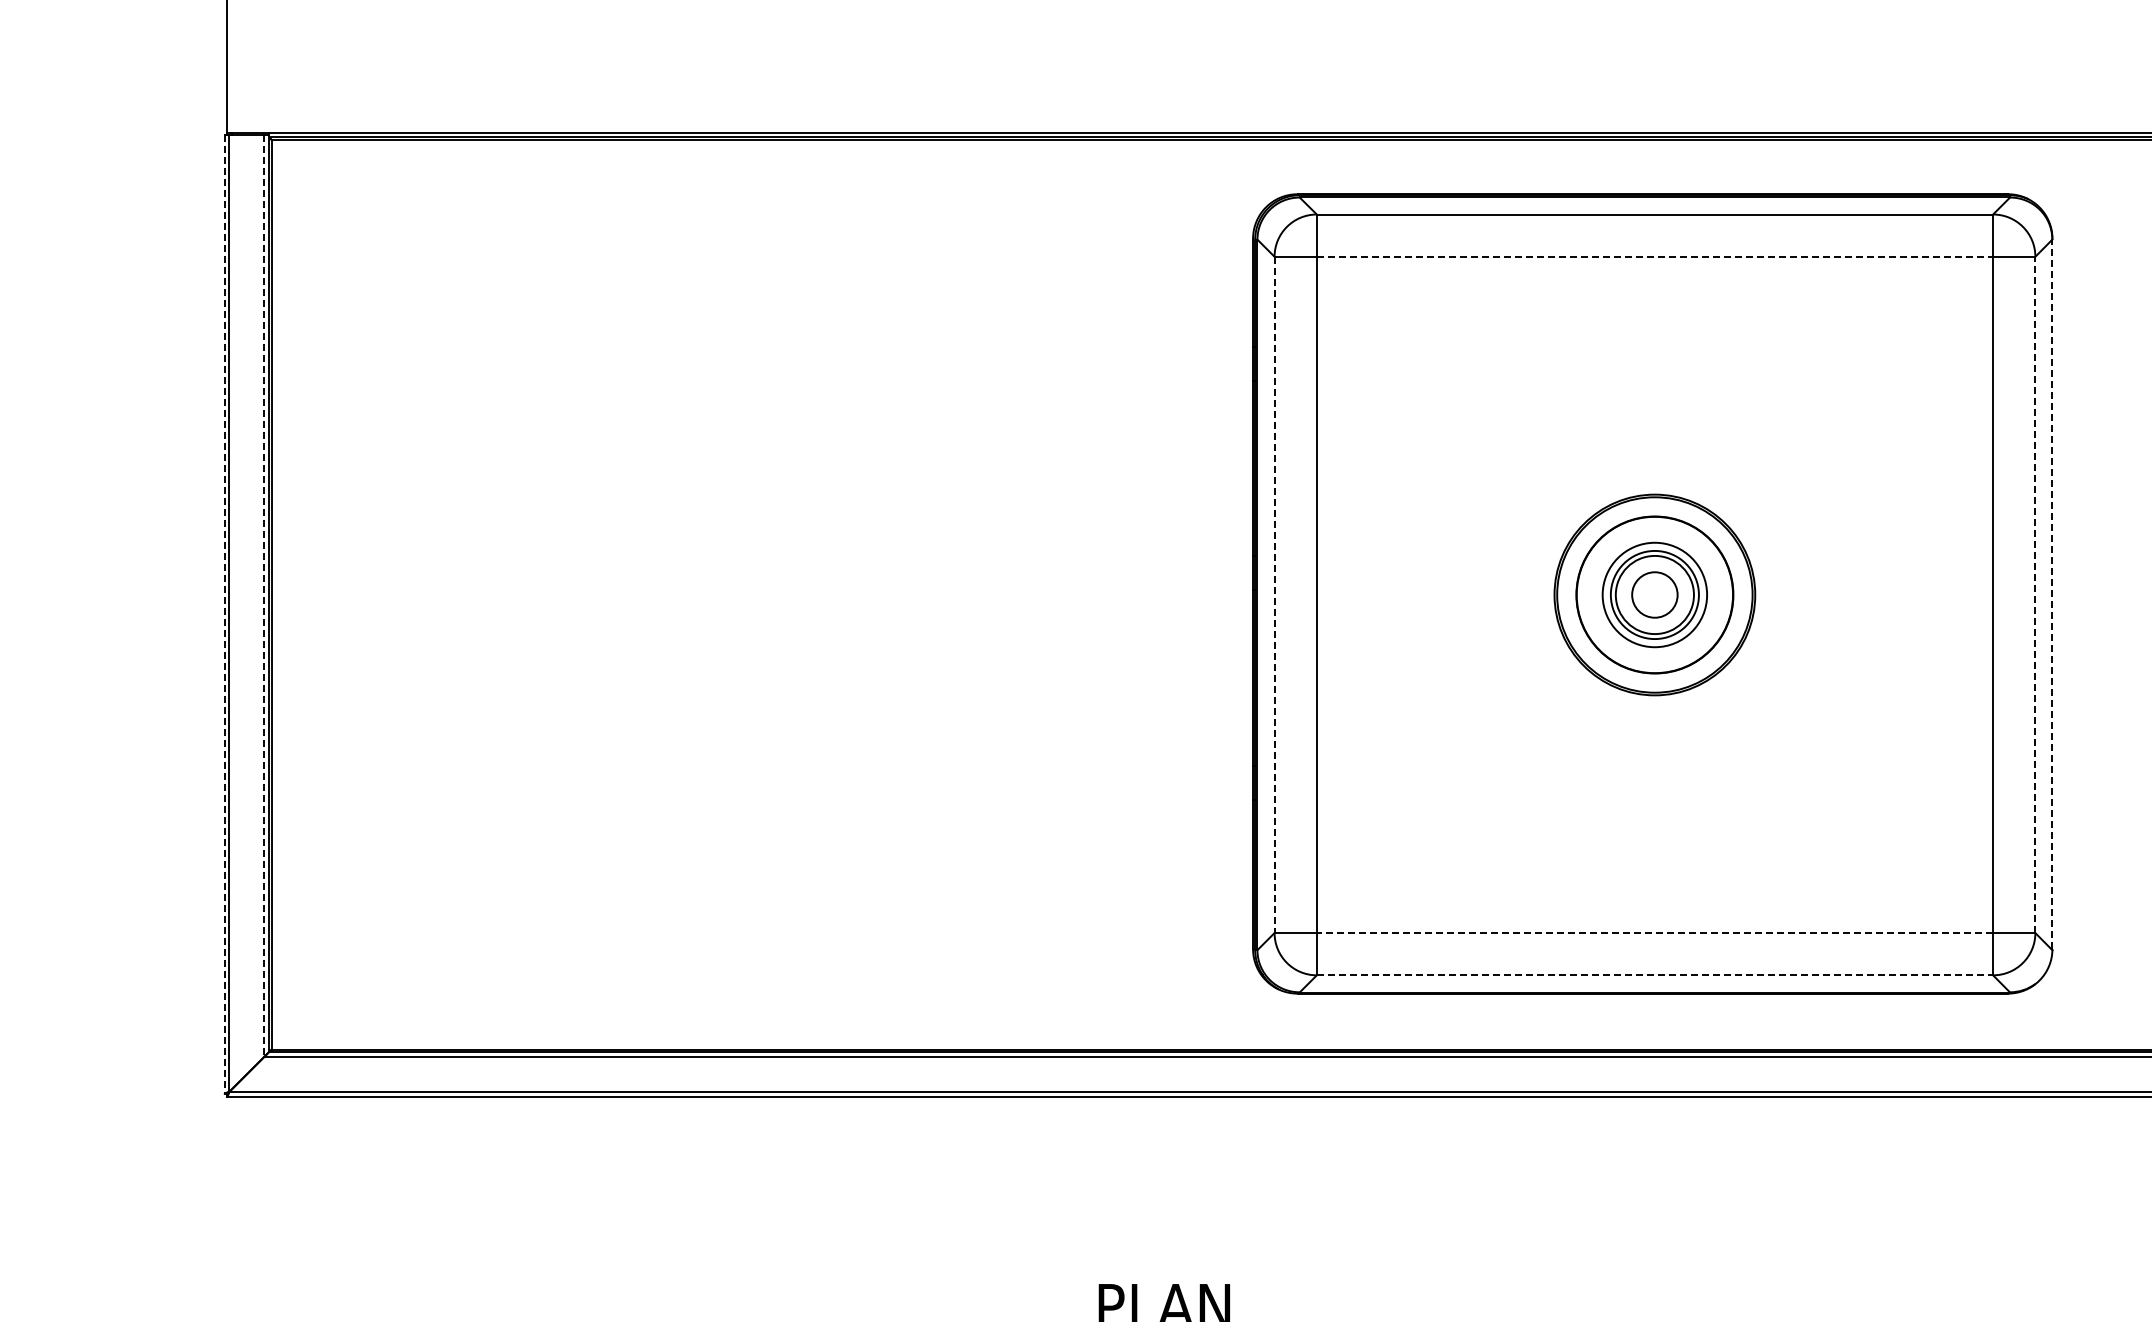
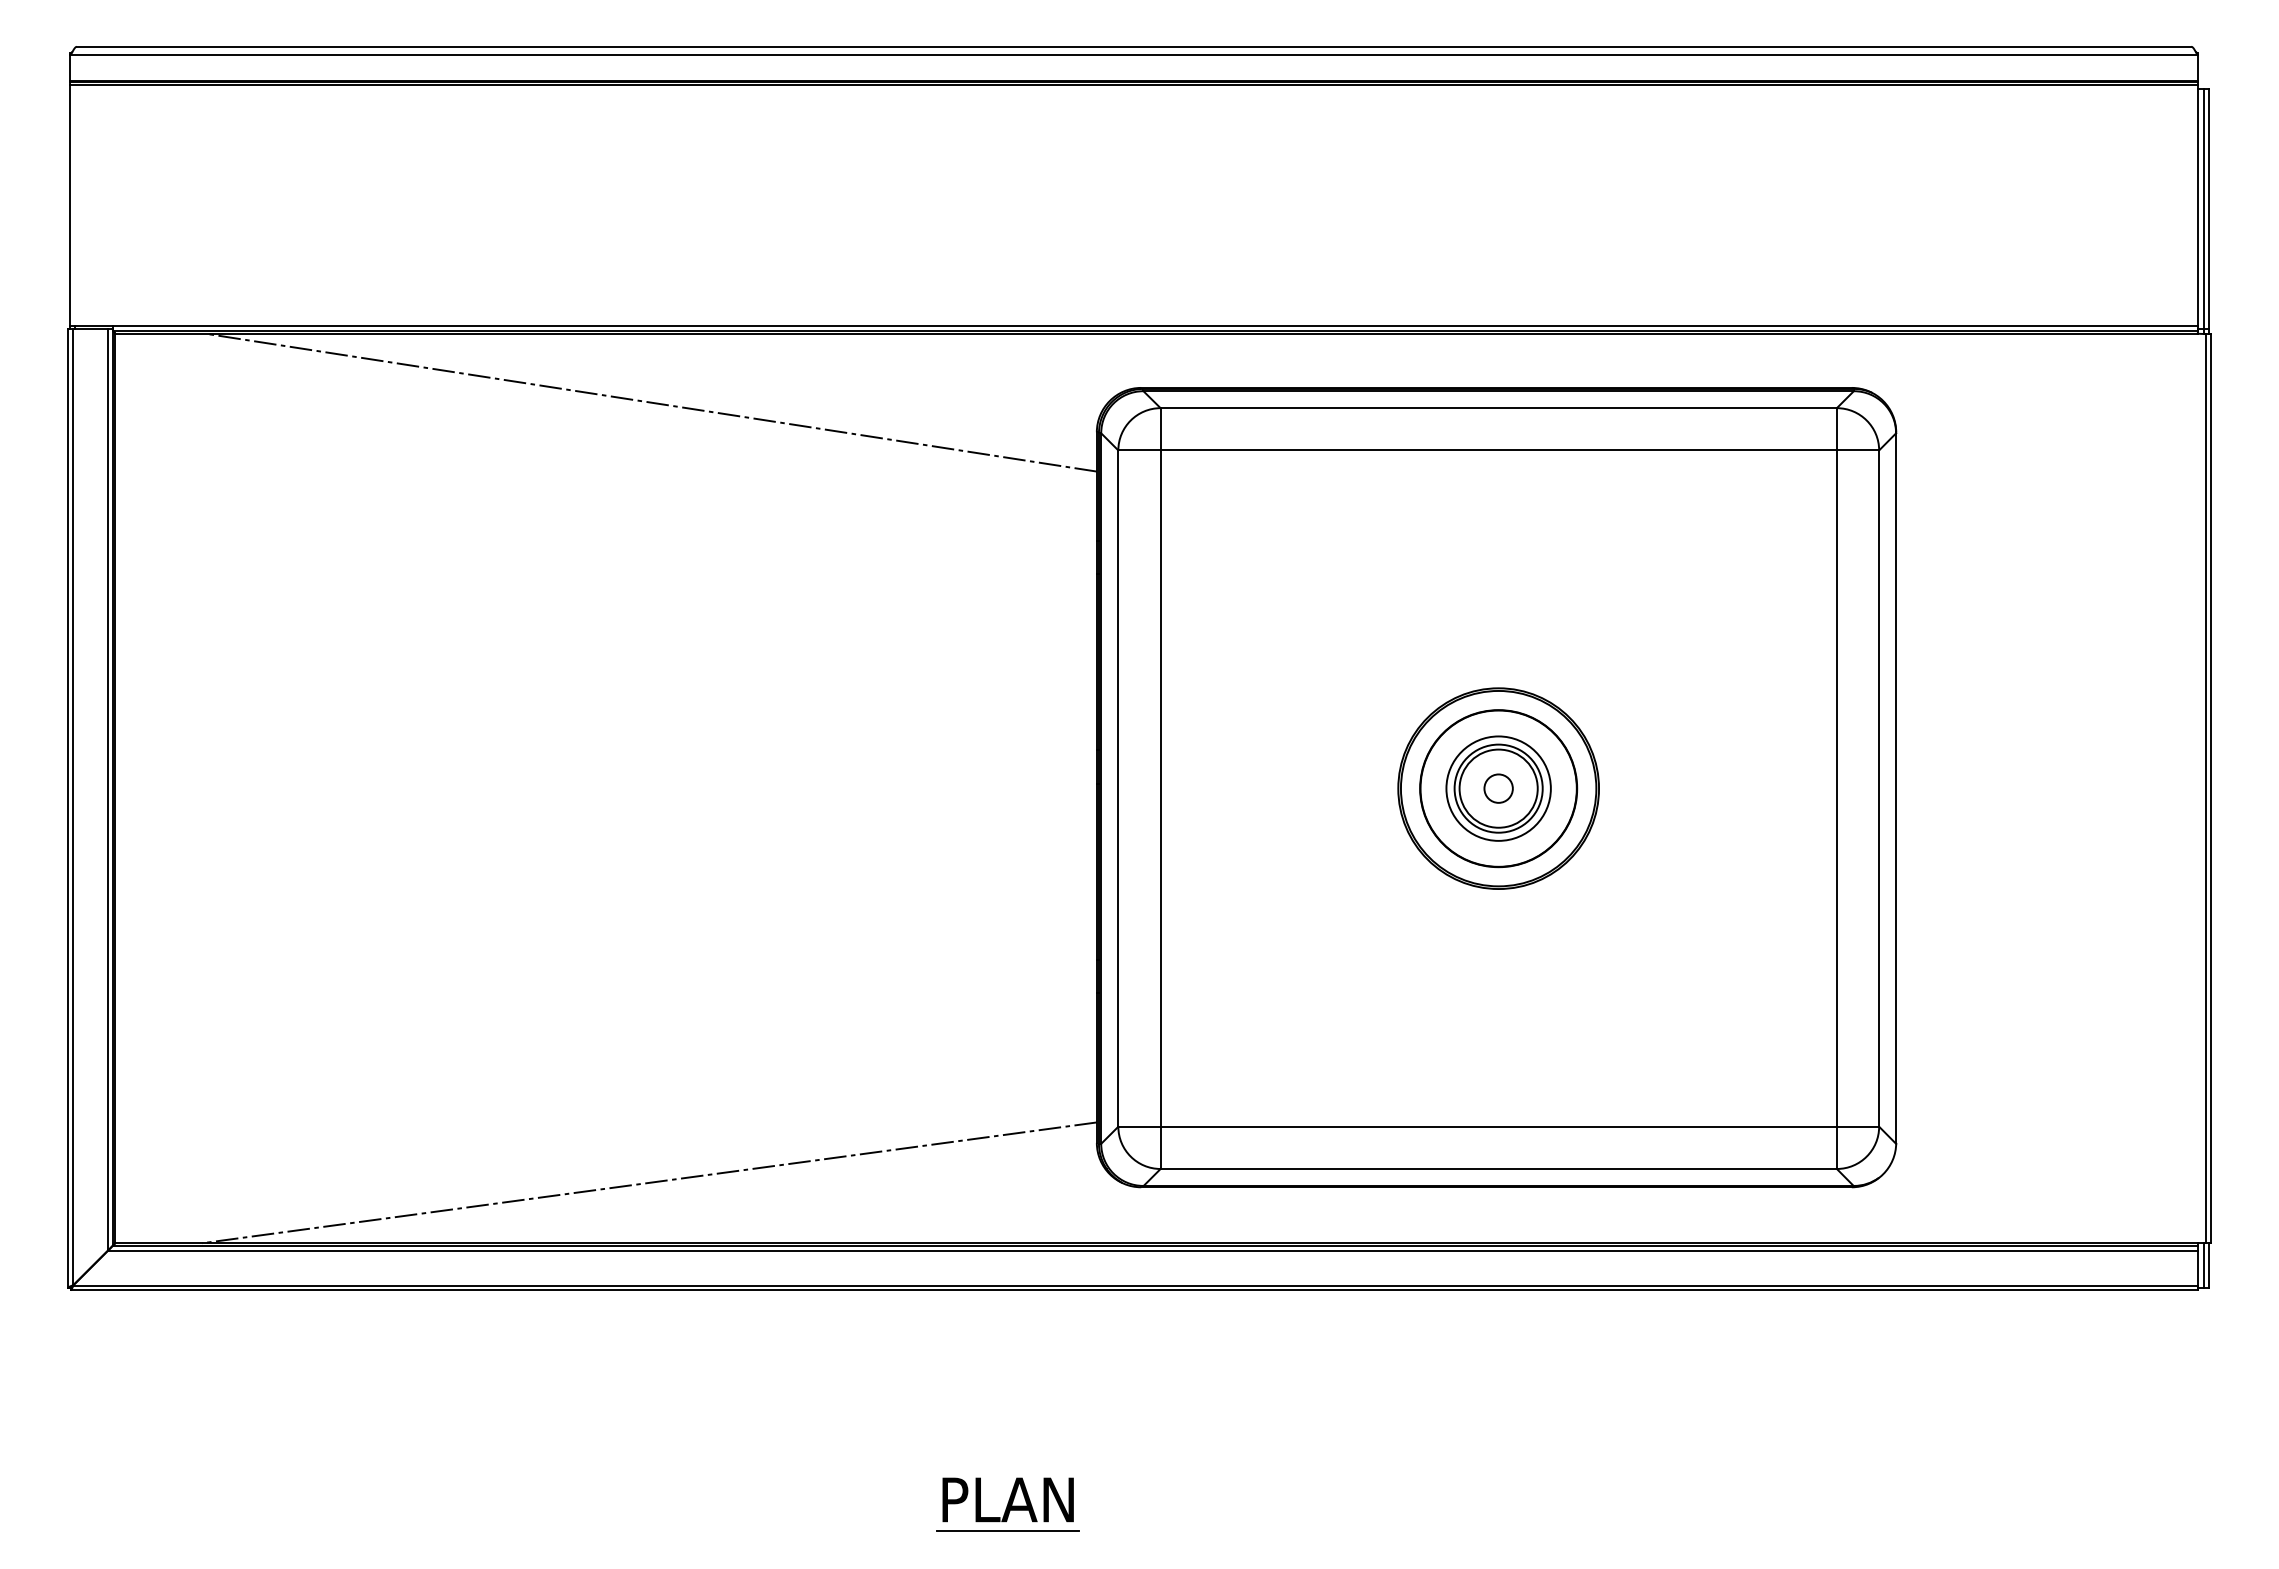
line: (806, 208) -> (650, 402), added
line: (1655, 256) -> (1499, 450), dashed -> solid
line: (2052, 593) -> (1896, 787), dashed -> solid
circle: (1654, 594) -> (1498, 788), size x0.62
line: (2035, 594) -> (1879, 788), dashed -> solid
line: (263, 595) -> (107, 789), dashed -> solid
line: (1274, 595) -> (1118, 789), dashed -> solid
line: (224, 614) -> (68, 808), dashed -> solid
line: (1654, 932) -> (1498, 1126), dashed -> solid
line: (1655, 974) -> (1499, 1168), dashed -> solid
line: (805, 988) -> (649, 1182), added

